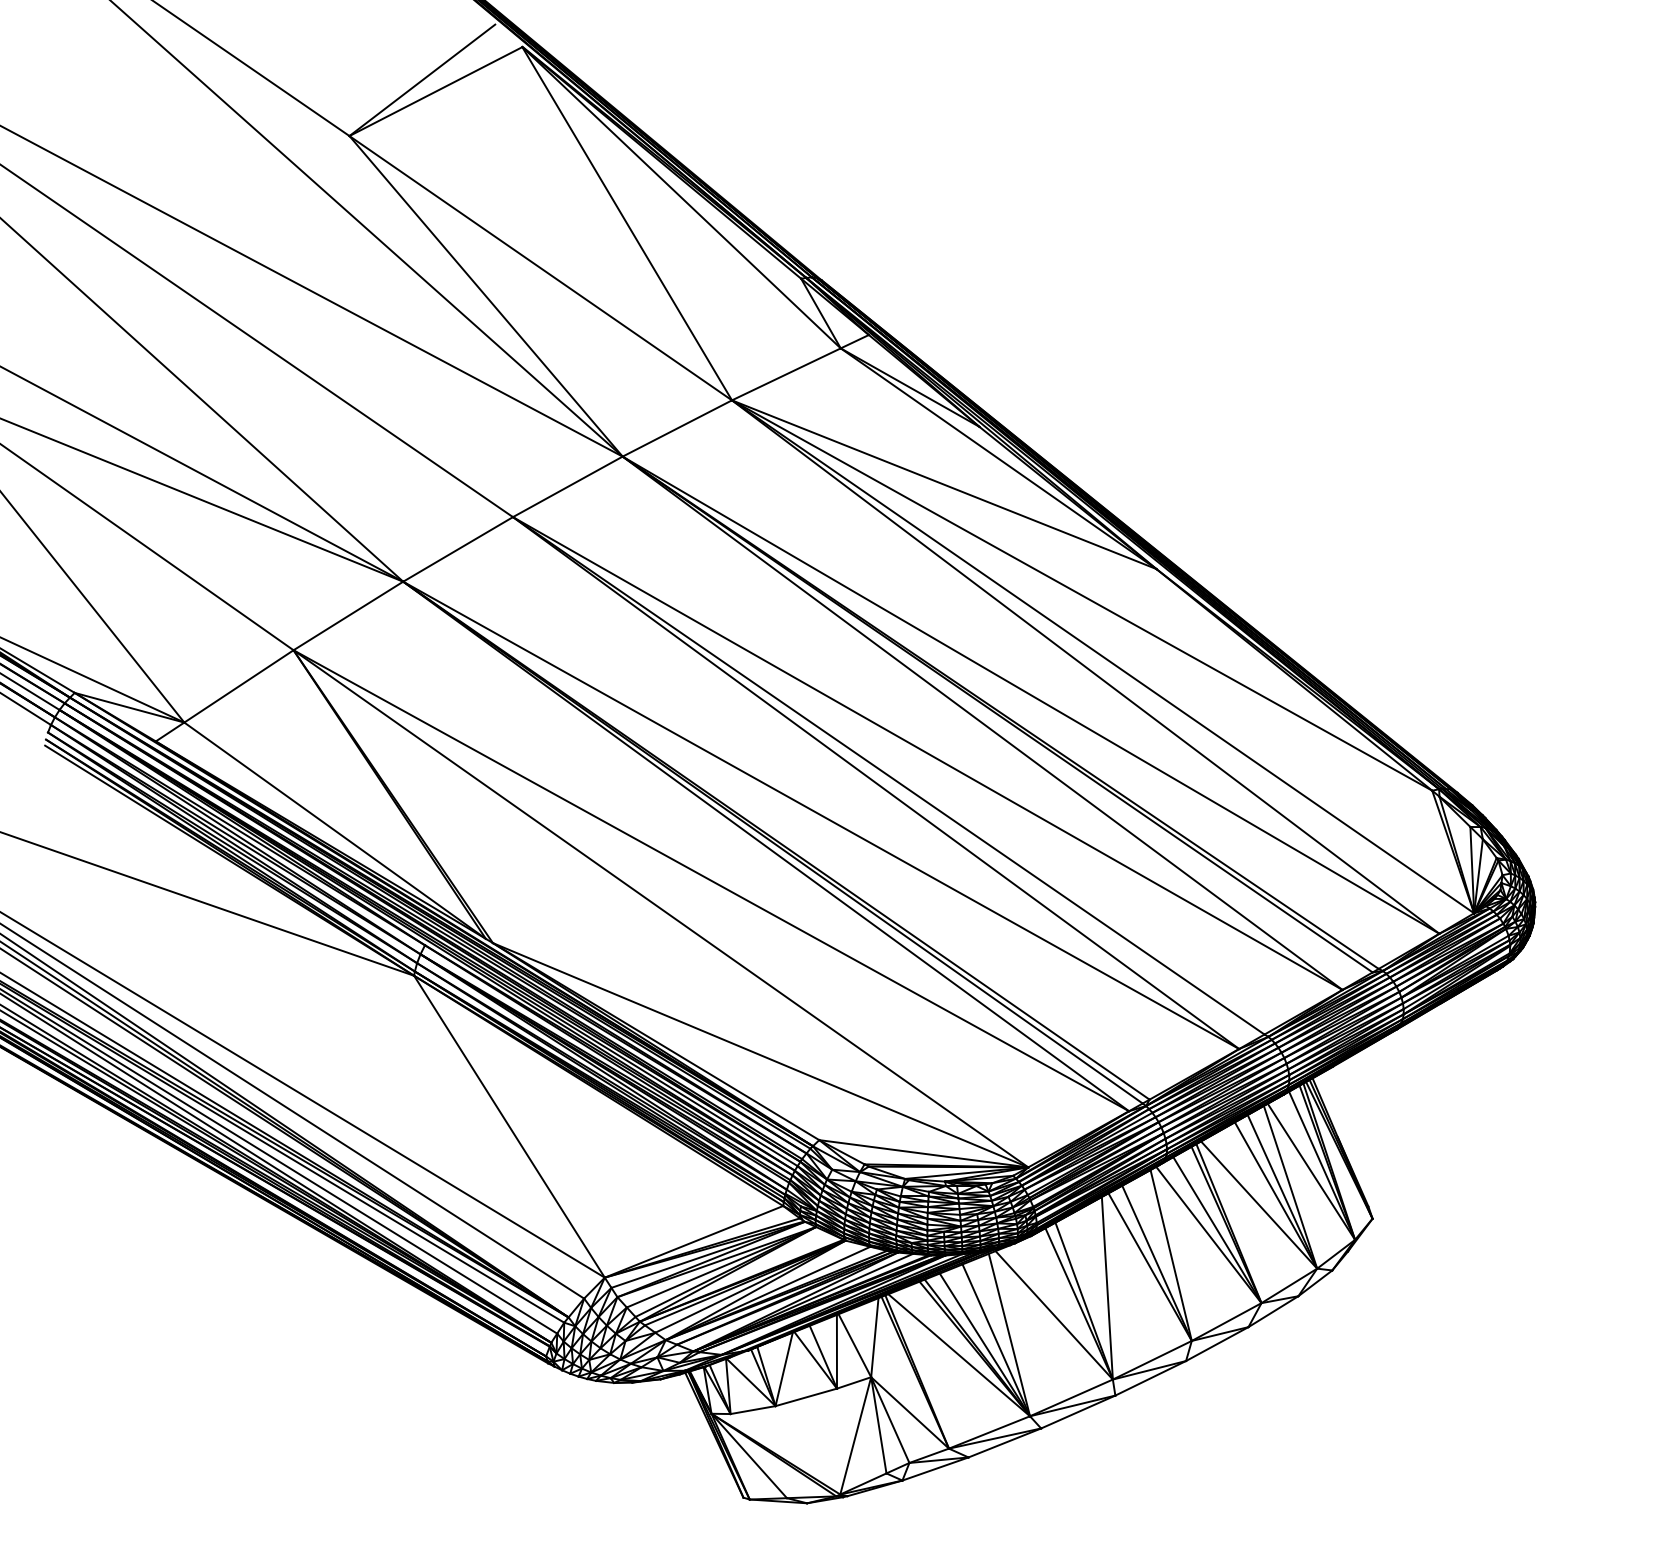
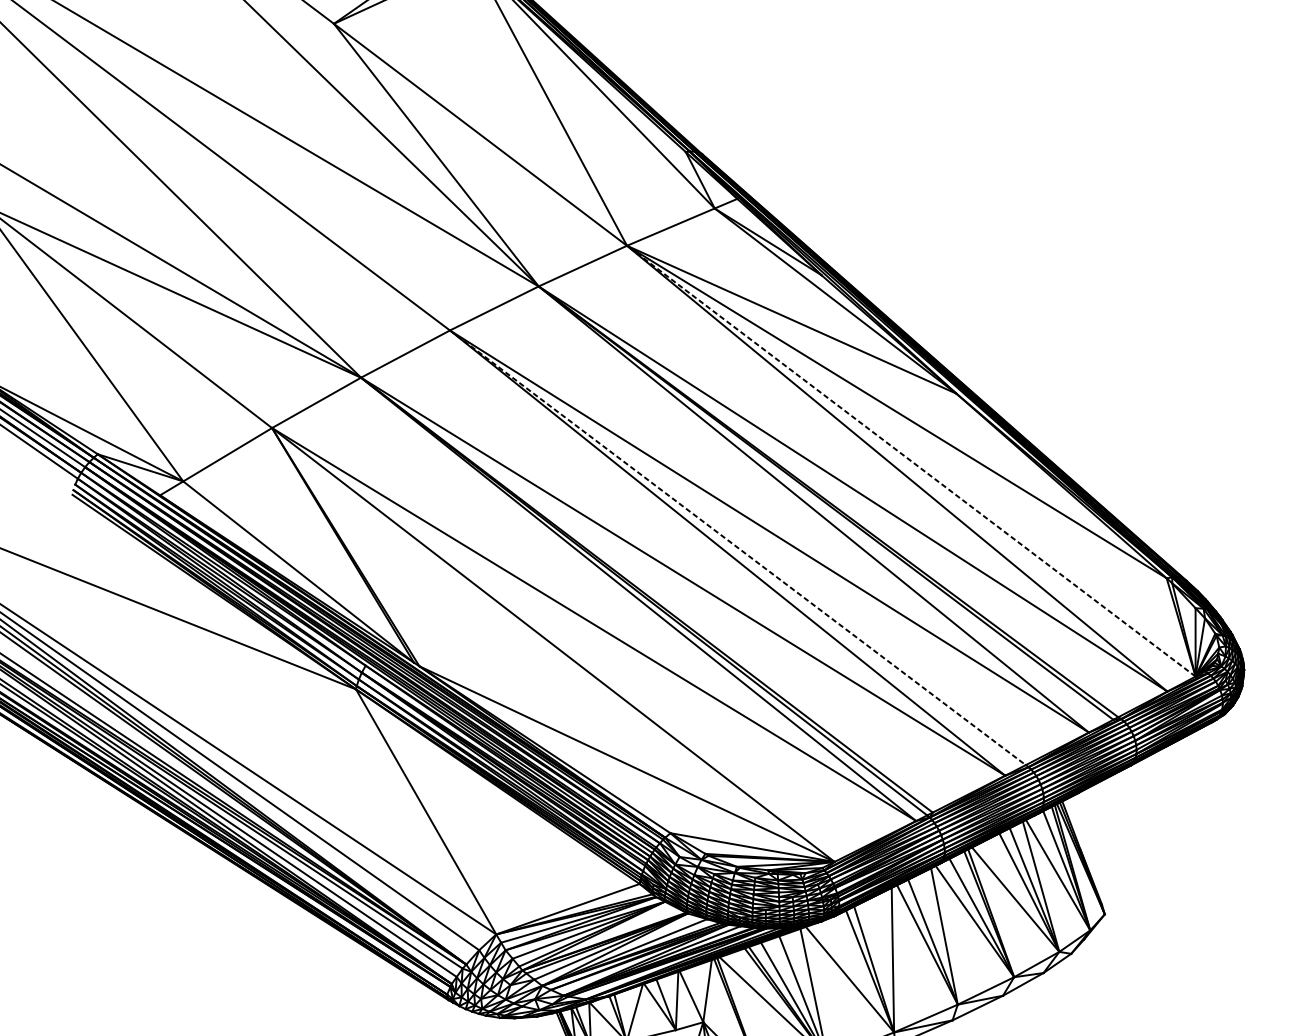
line: (1102, 656) -> (910, 460), solid -> dashed
line: (889, 776) -> (738, 548), solid -> dashed

